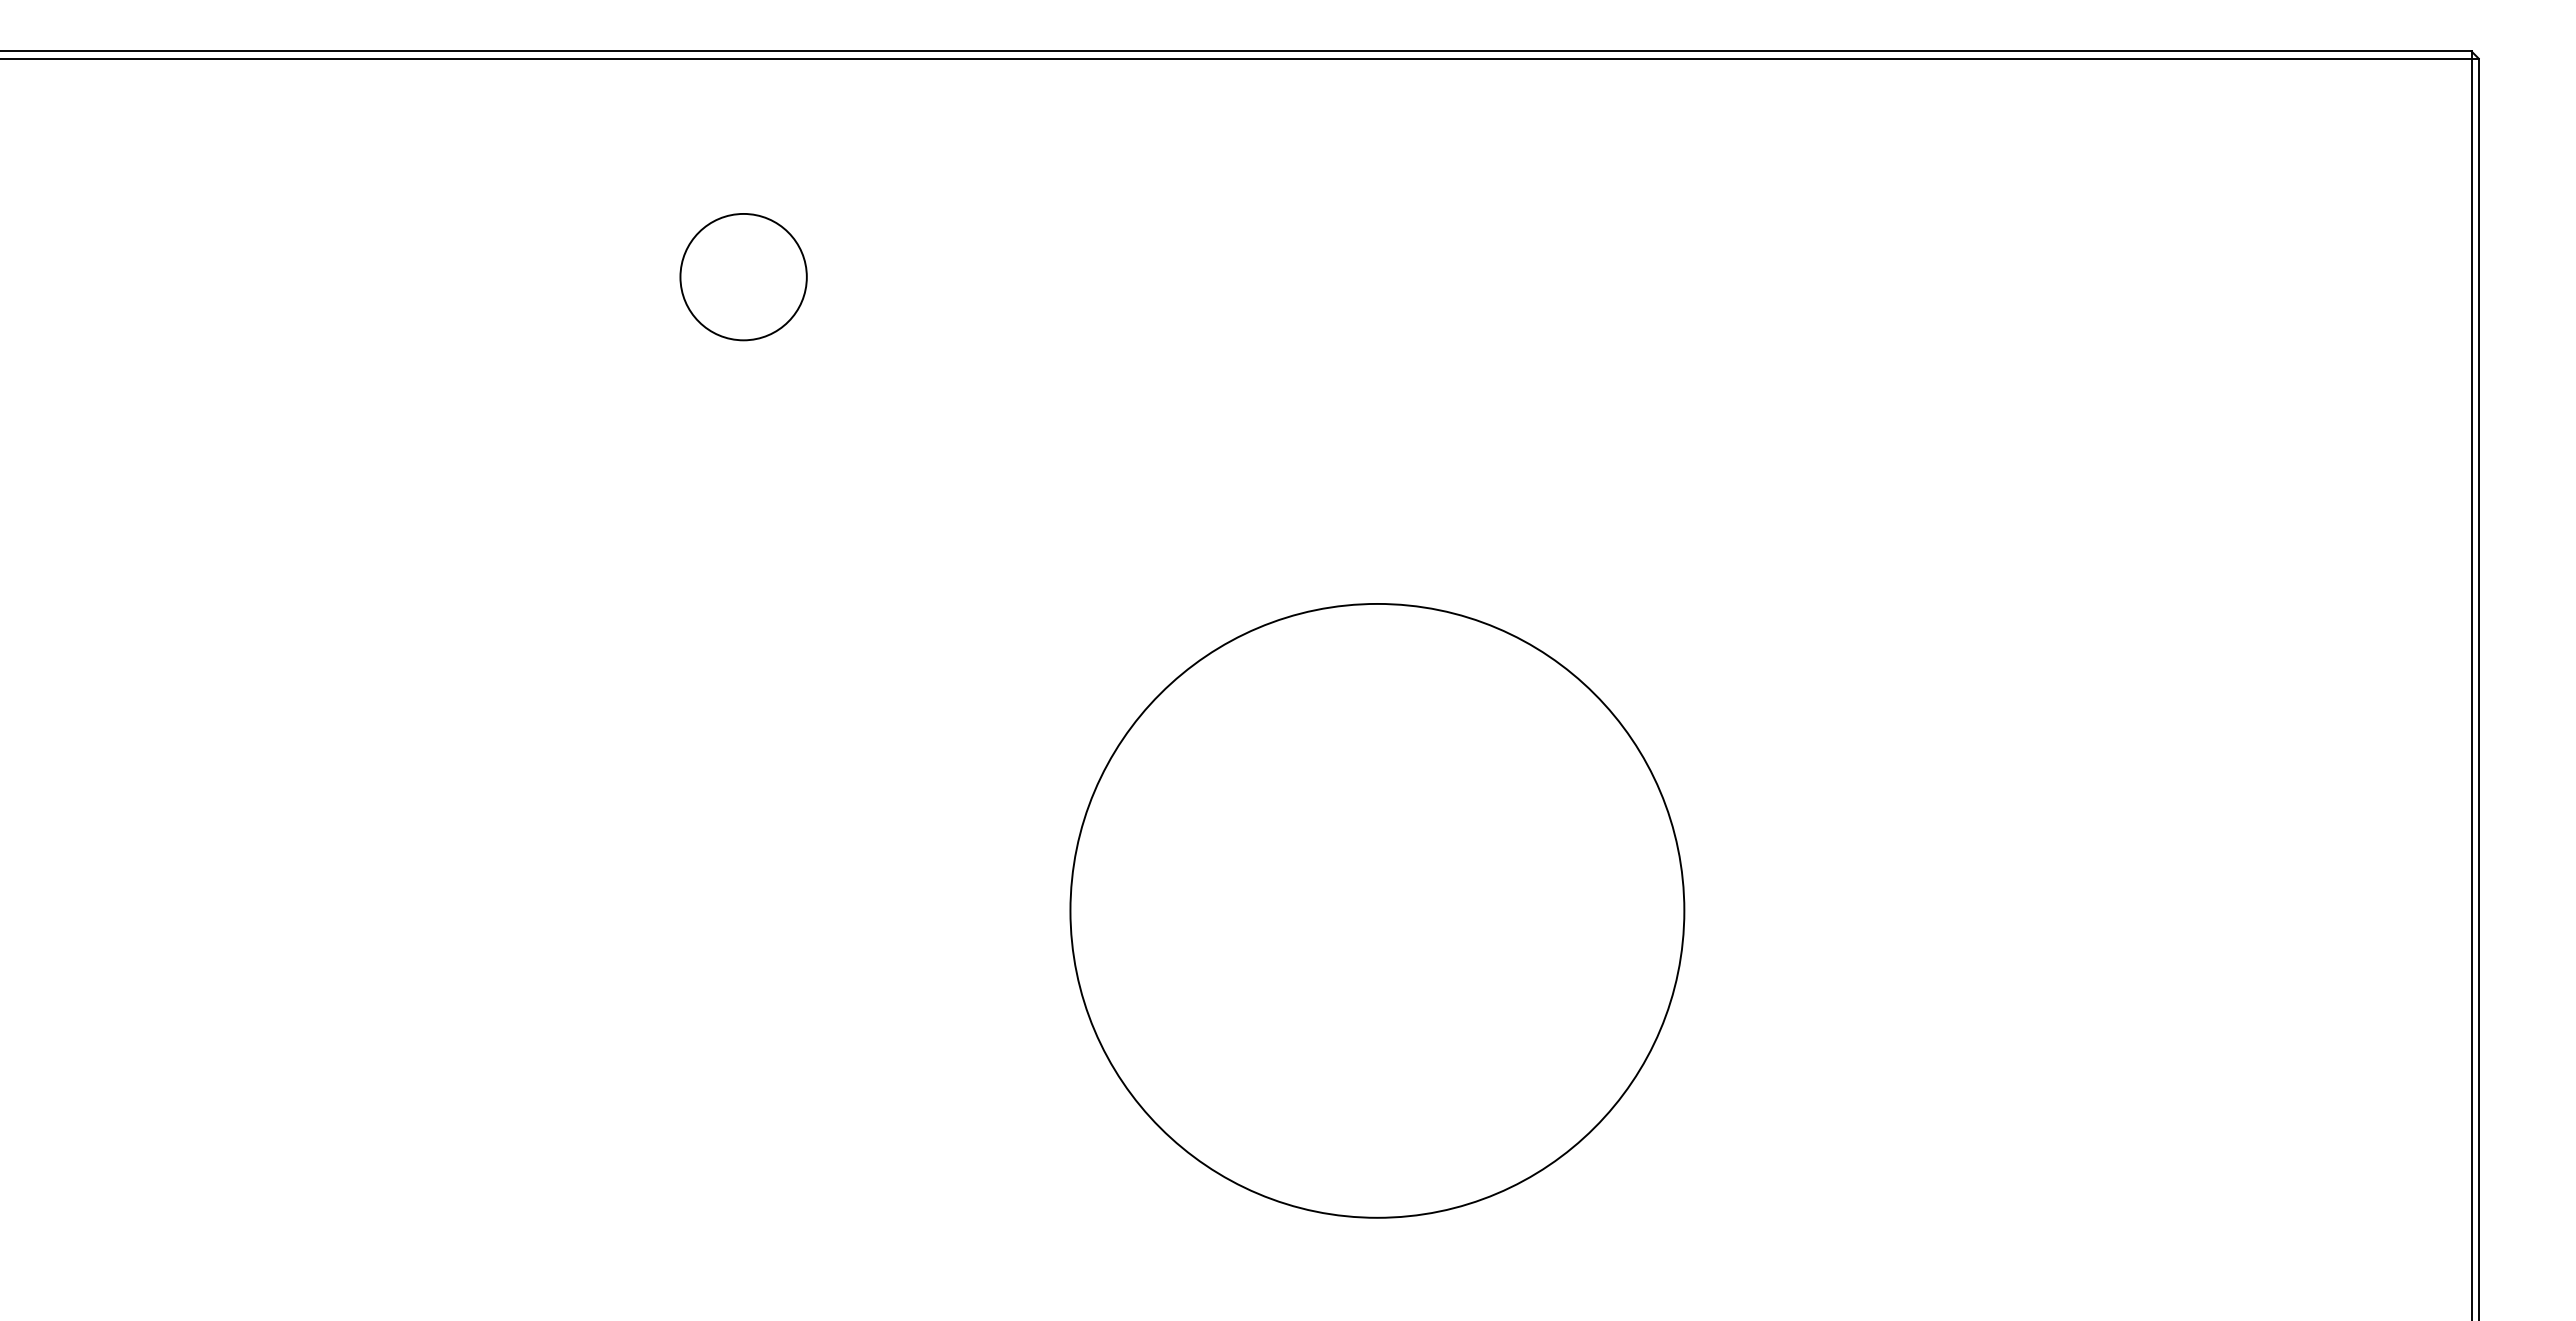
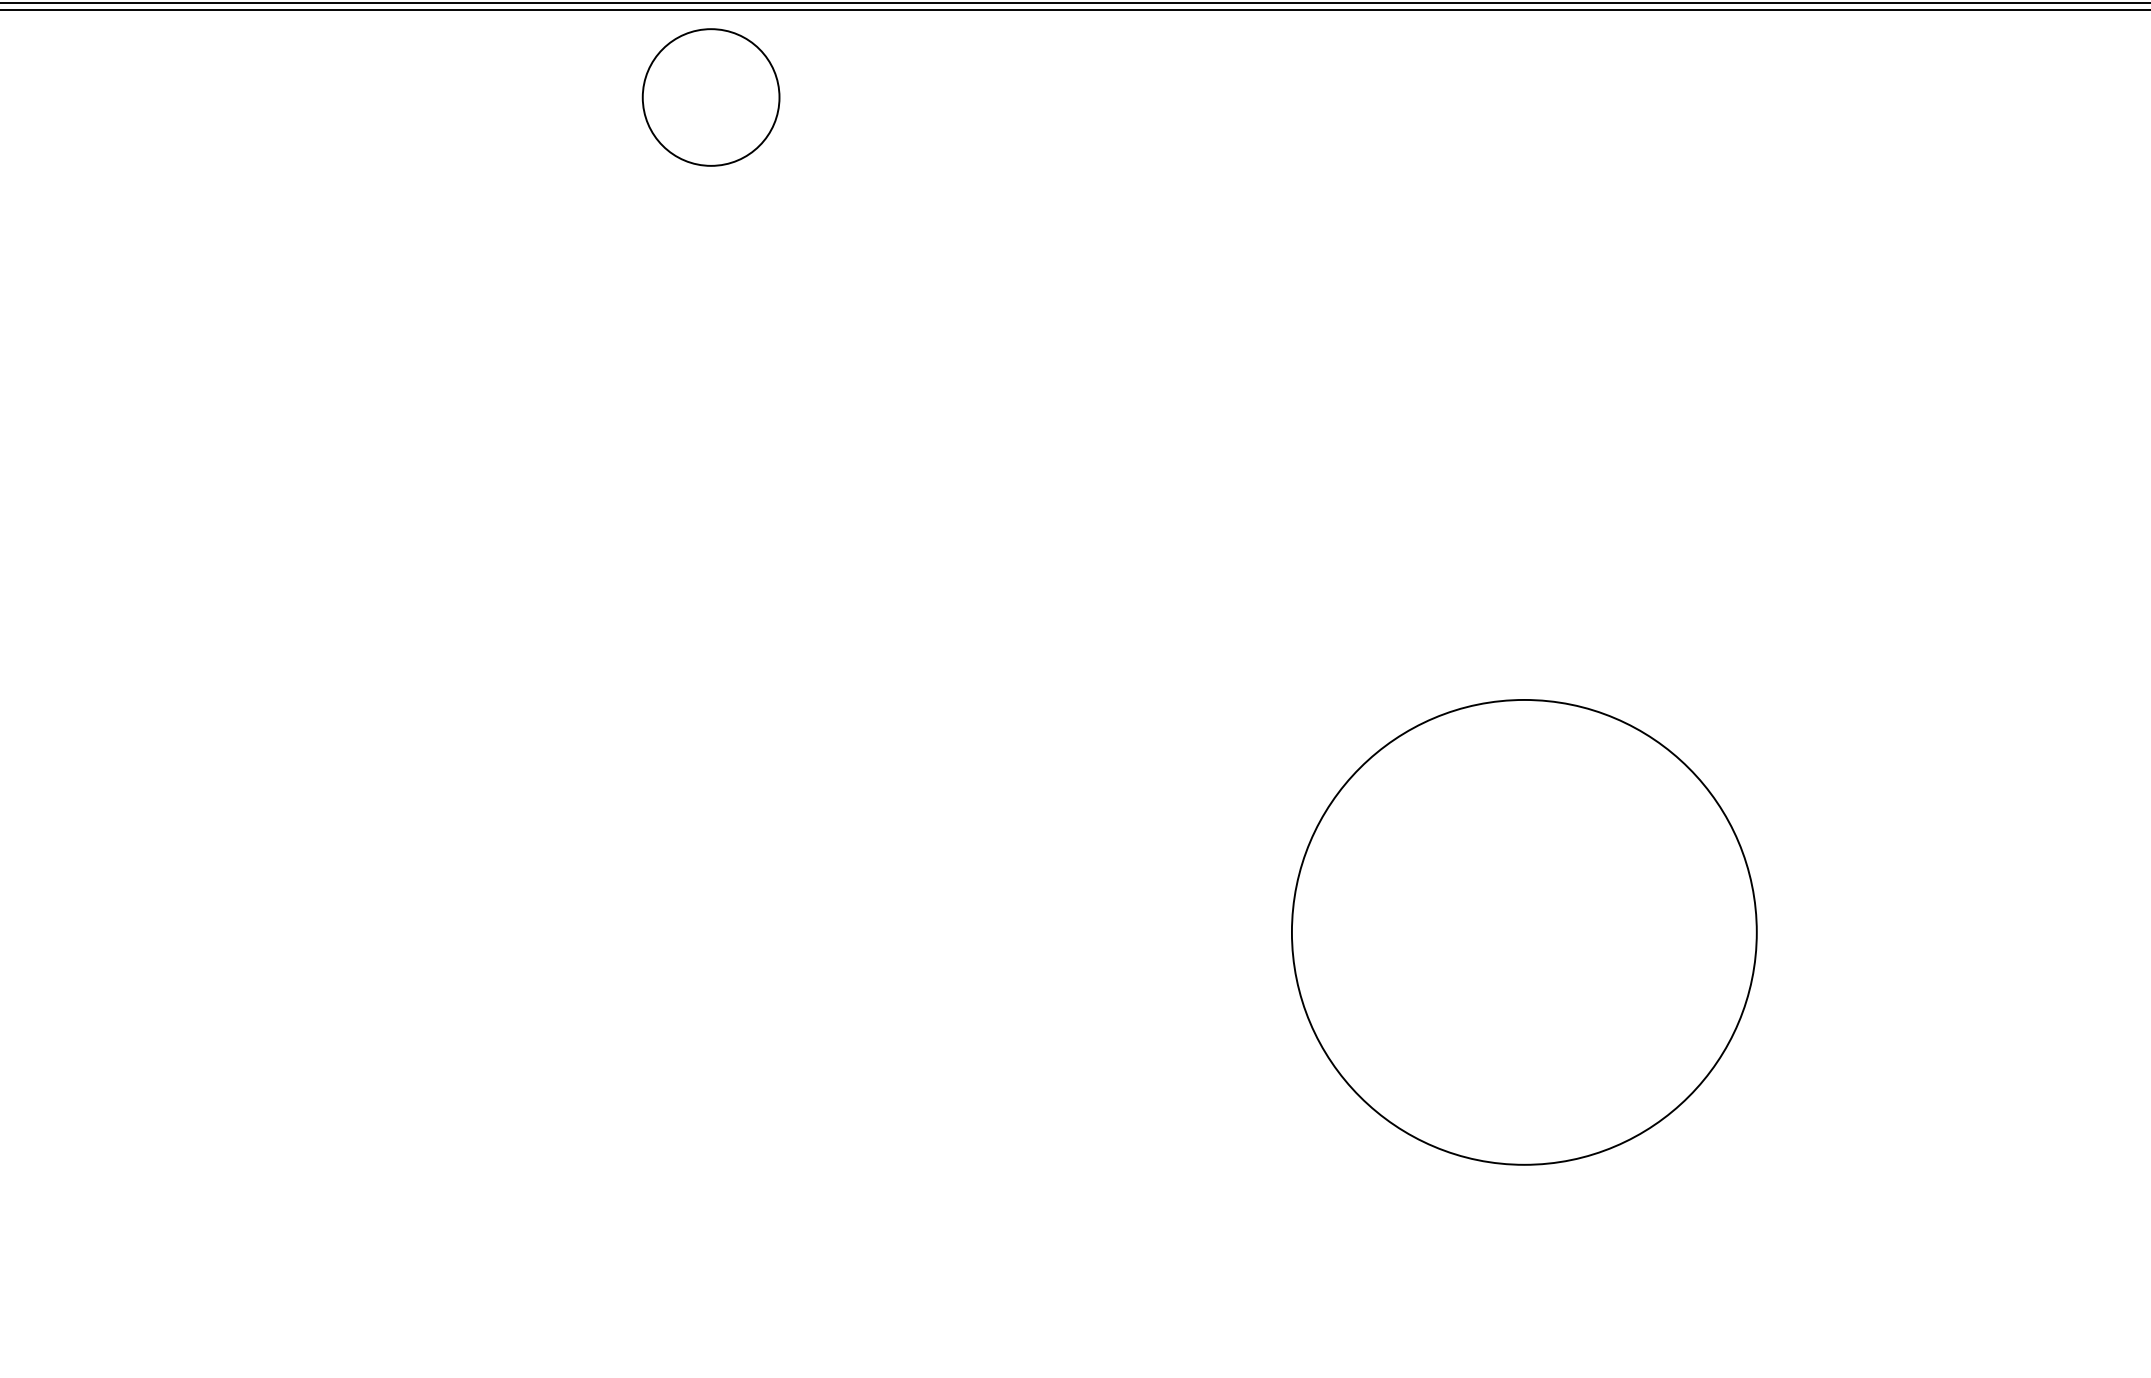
circle: (743, 277) -> (710, 97), moved
circle: (1377, 910) -> (1524, 931), size x0.7

